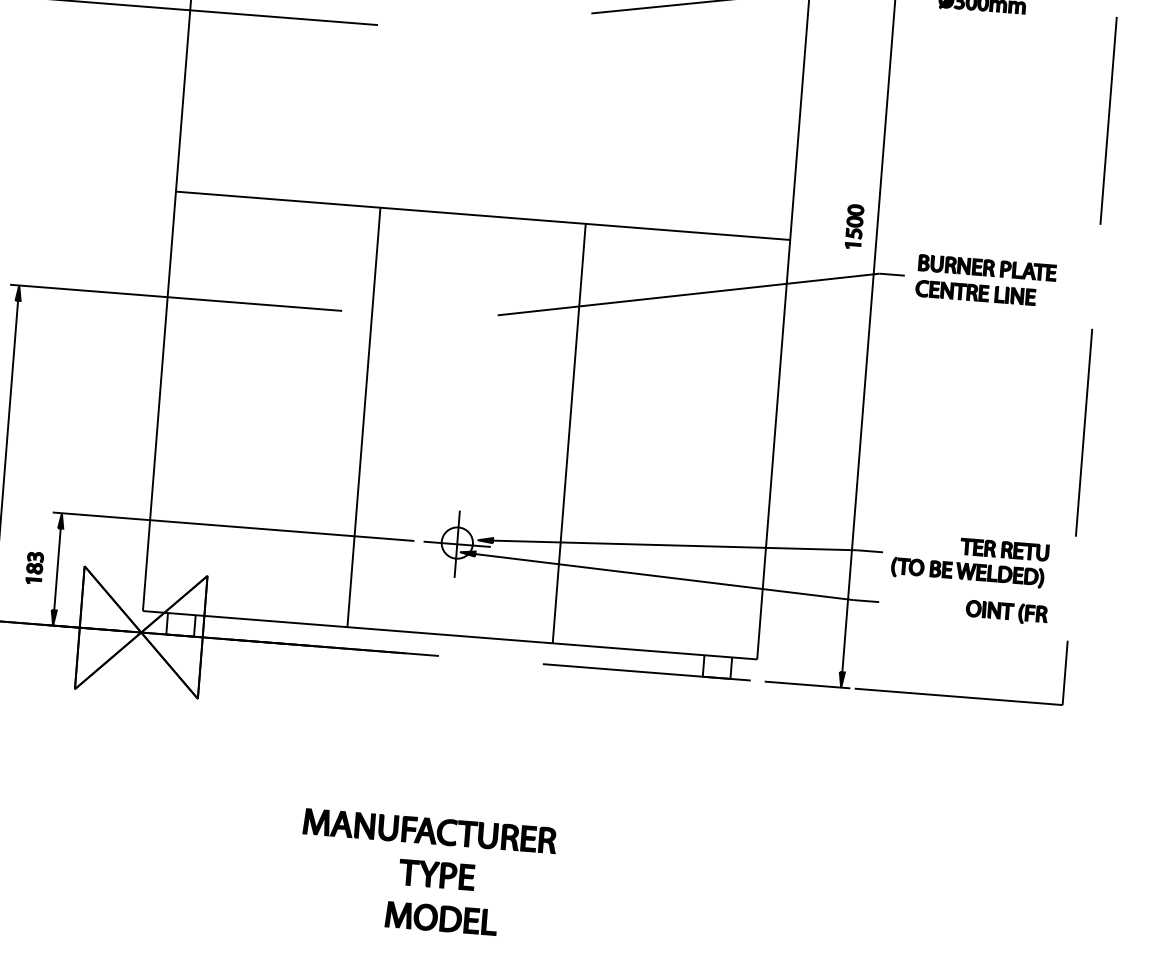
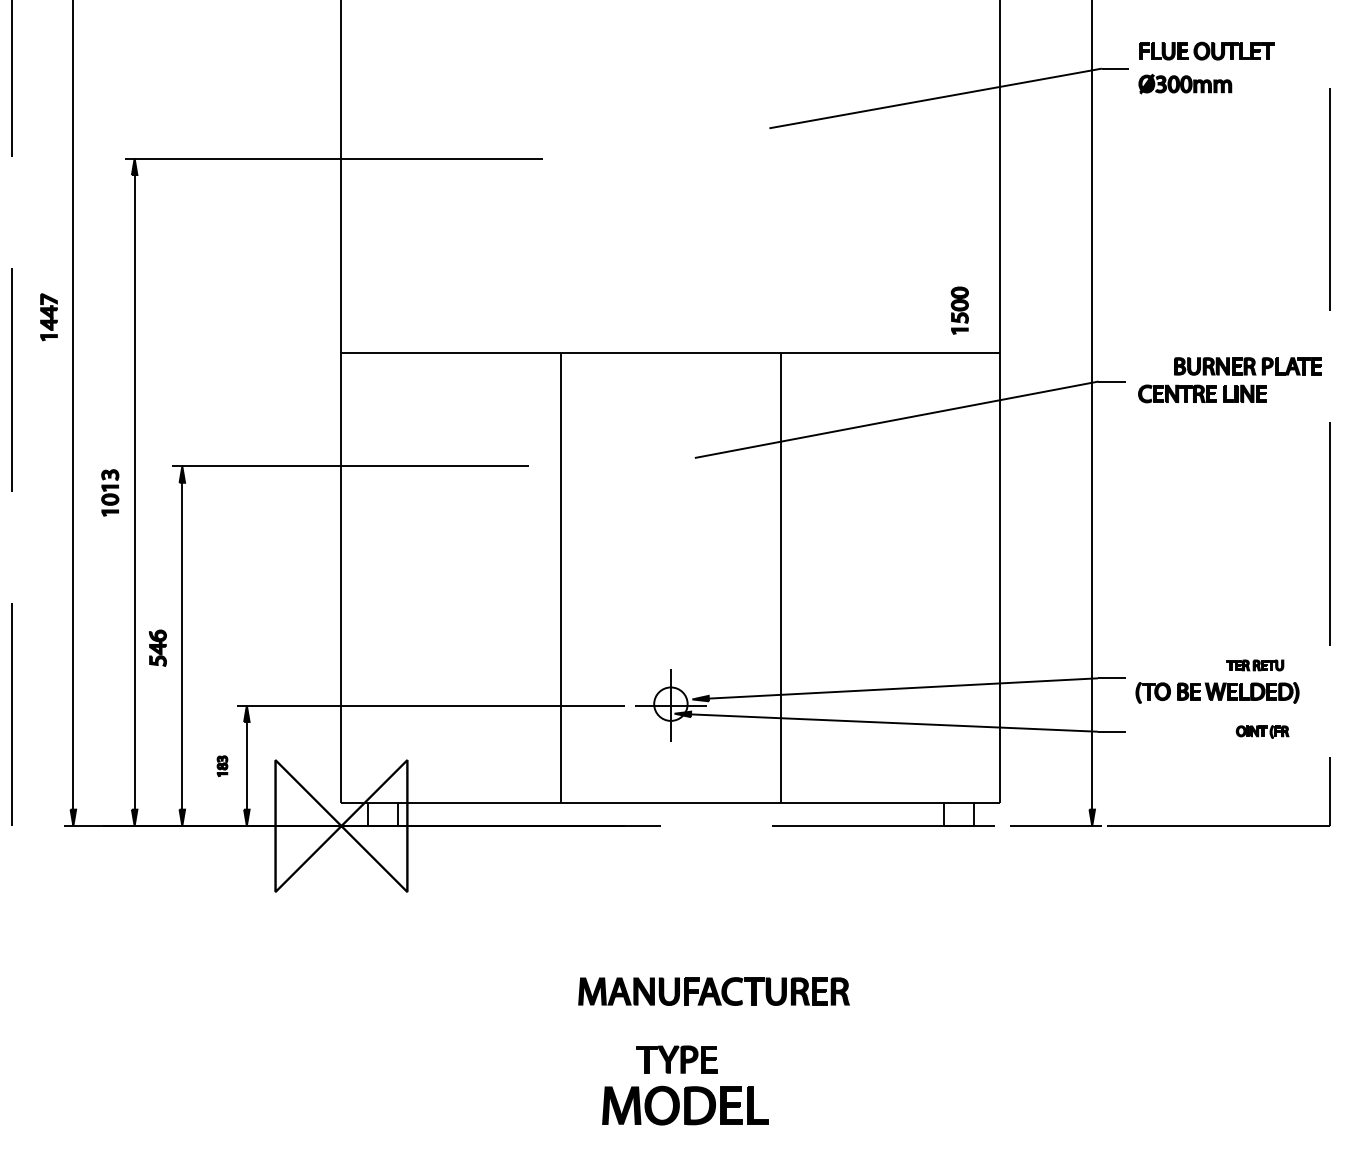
part: (854, 226) -> (959, 310), moved
part: (986, 268) -> (1247, 366), moved
part: (1005, 549) -> (1255, 665), size x0.6
part: (34, 567) -> (222, 765), size x0.6
part: (1006, 611) -> (1262, 731), size x0.6
part: (429, 831) -> (713, 991), moved
part: (440, 918) -> (684, 1105), size x1.4

